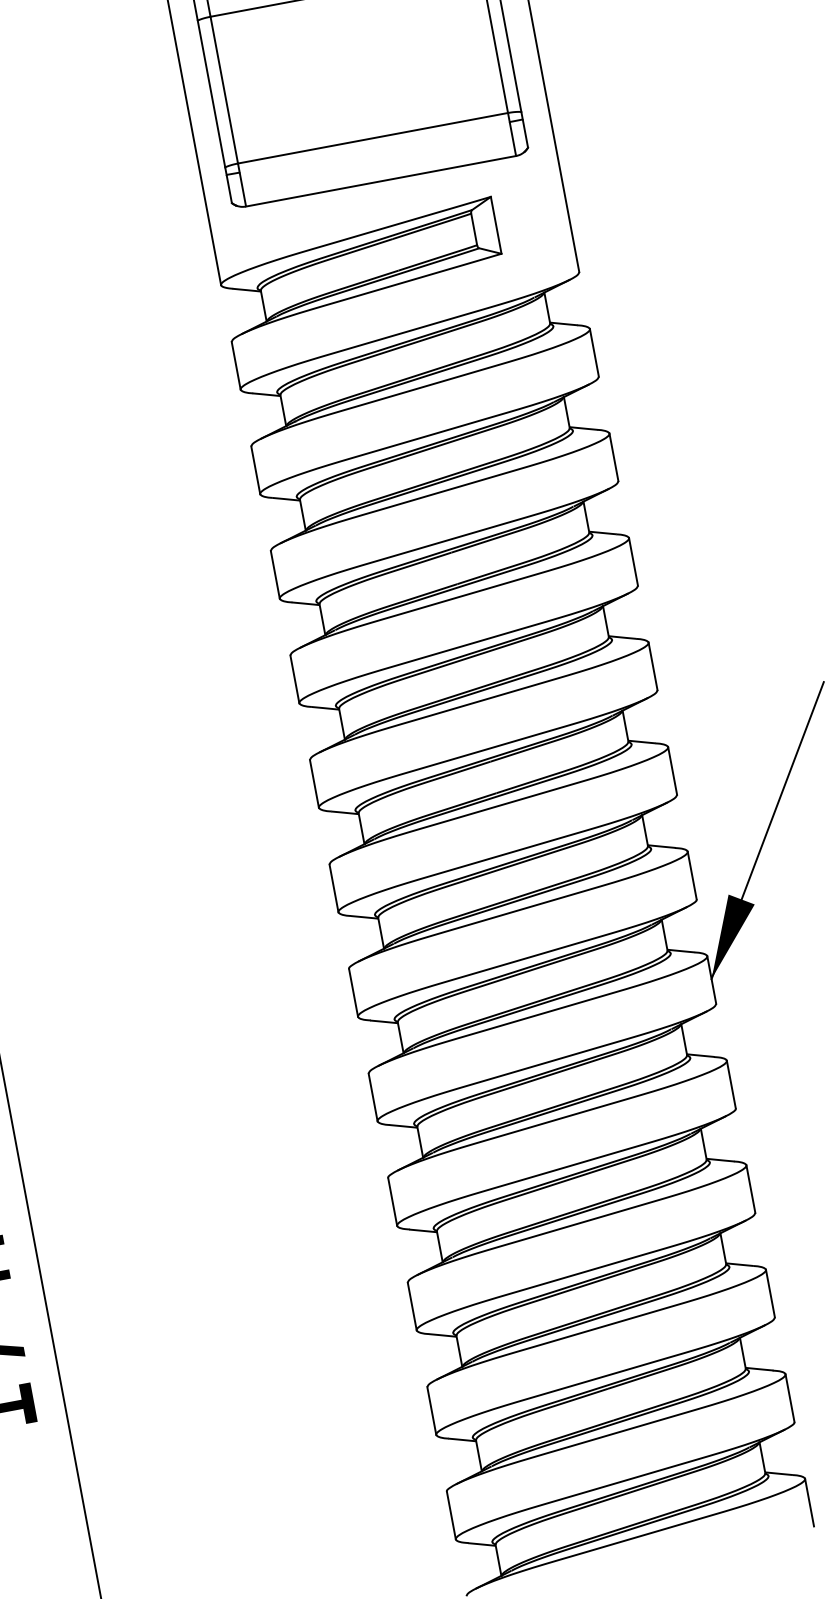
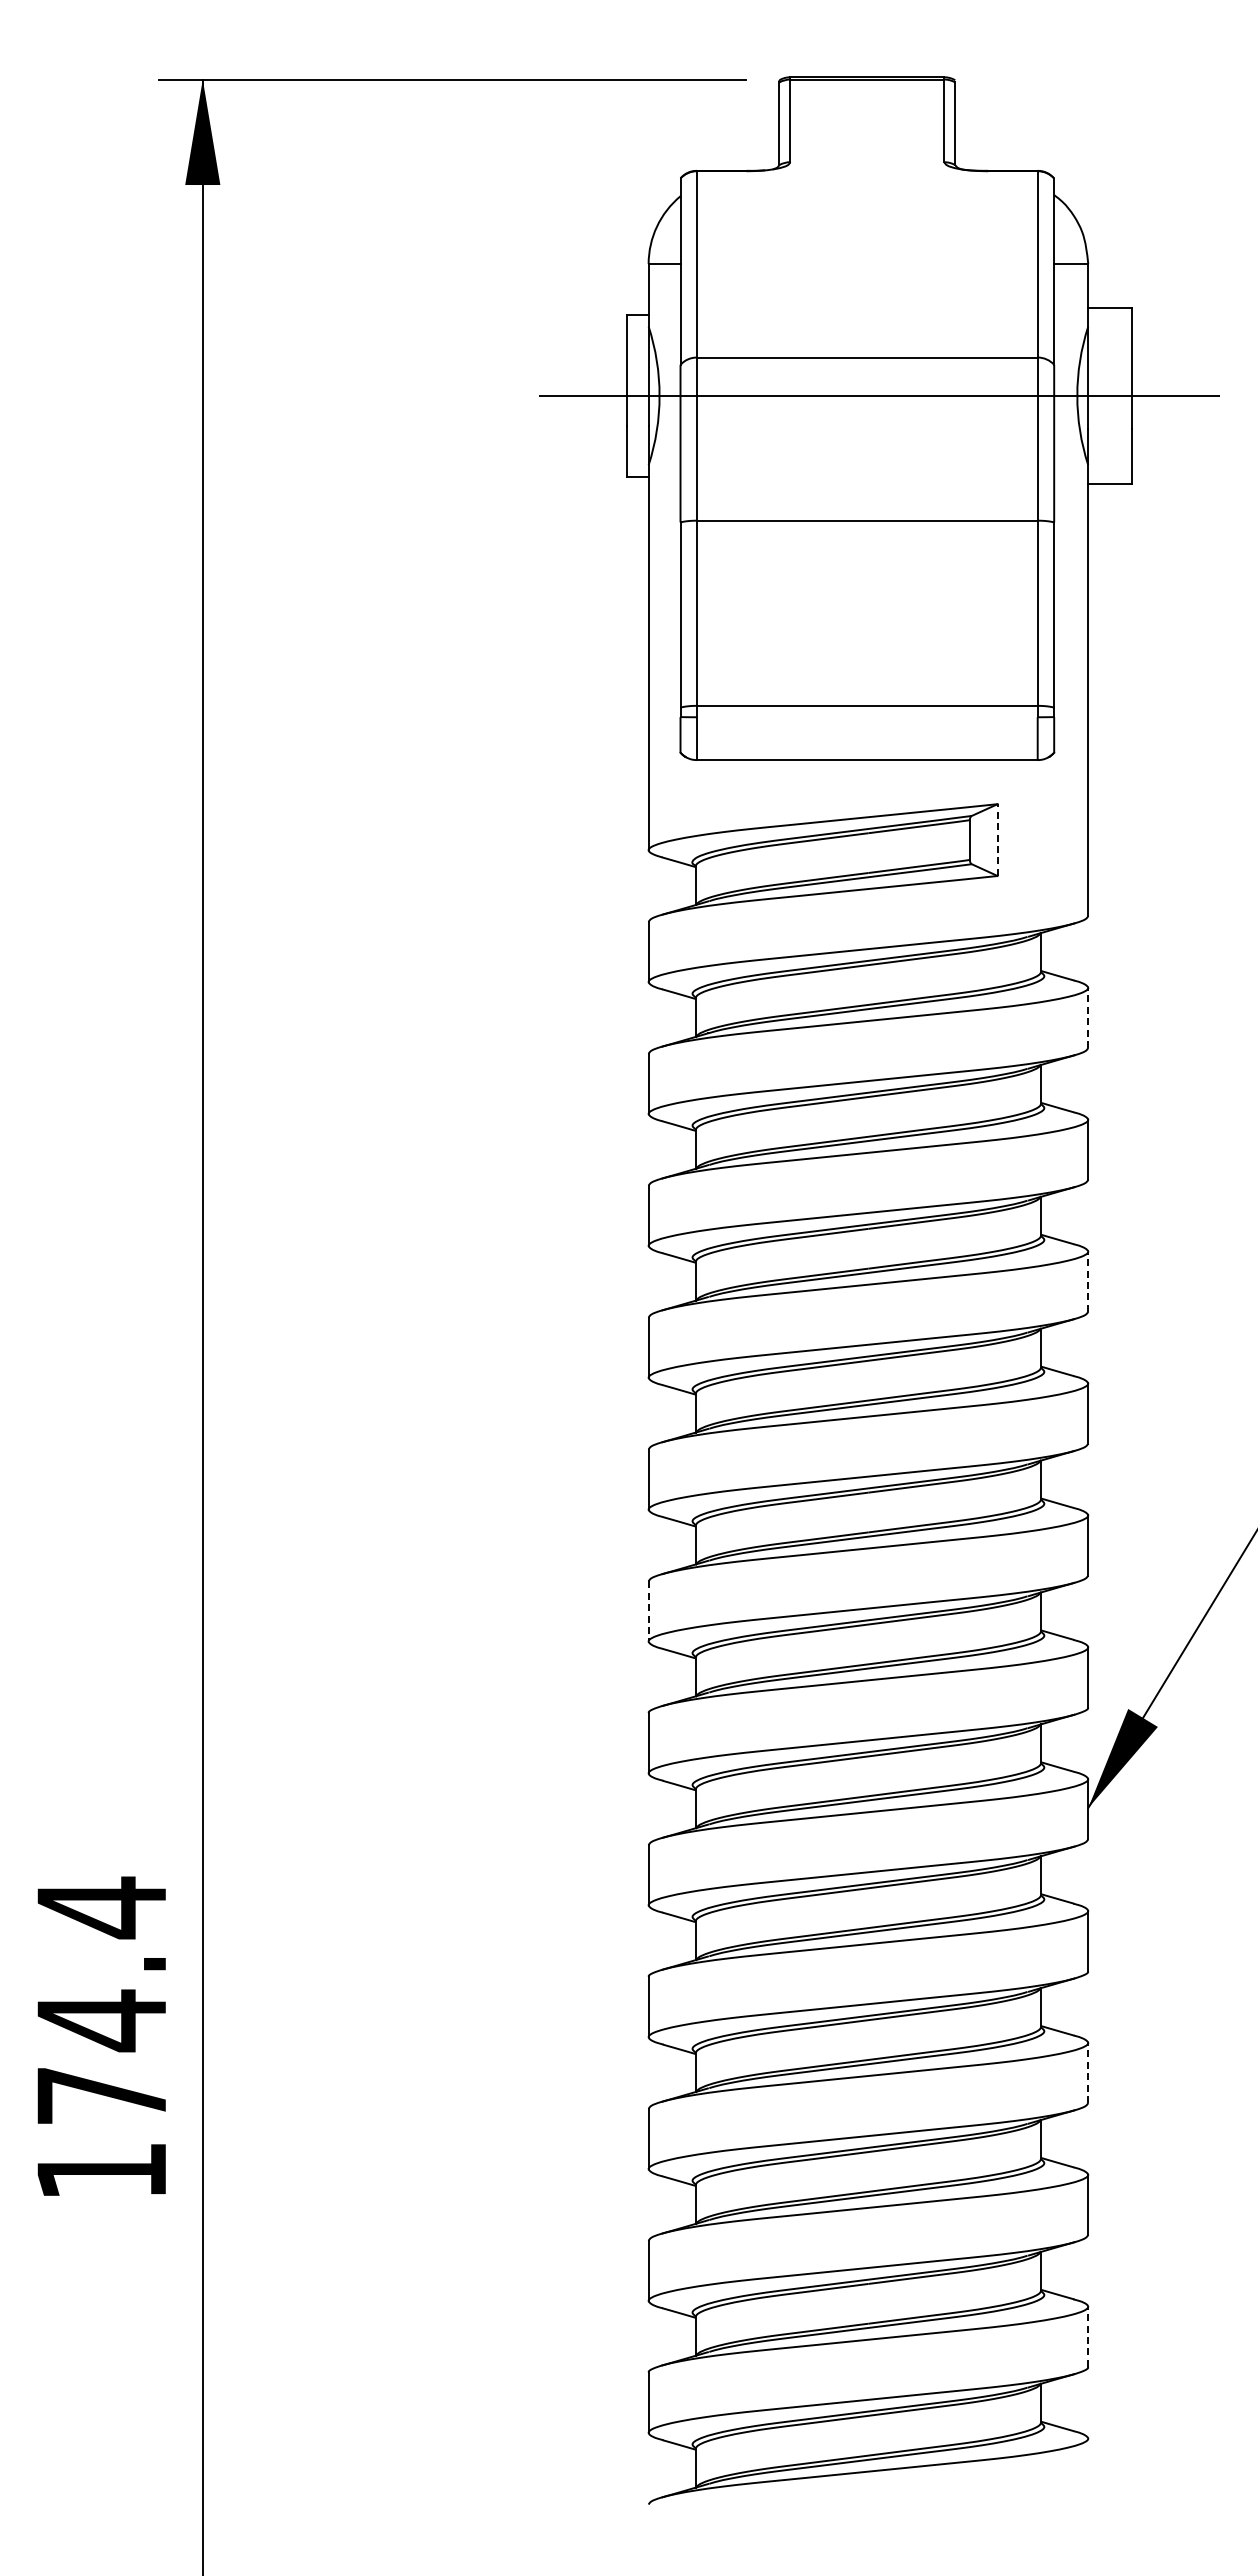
line: (496, 225) -> (997, 840), solid -> dashed
line: (594, 352) -> (1088, 1017), solid -> dashed
line: (633, 561) -> (1088, 1281), solid -> dashed
line: (333, 888) -> (648, 1611), solid -> dashed
line: (750, 1188) -> (1088, 2072), solid -> dashed
line: (790, 1397) -> (1088, 2336), solid -> dashed
line: (809, 1502) -> (1088, 2468), removed

